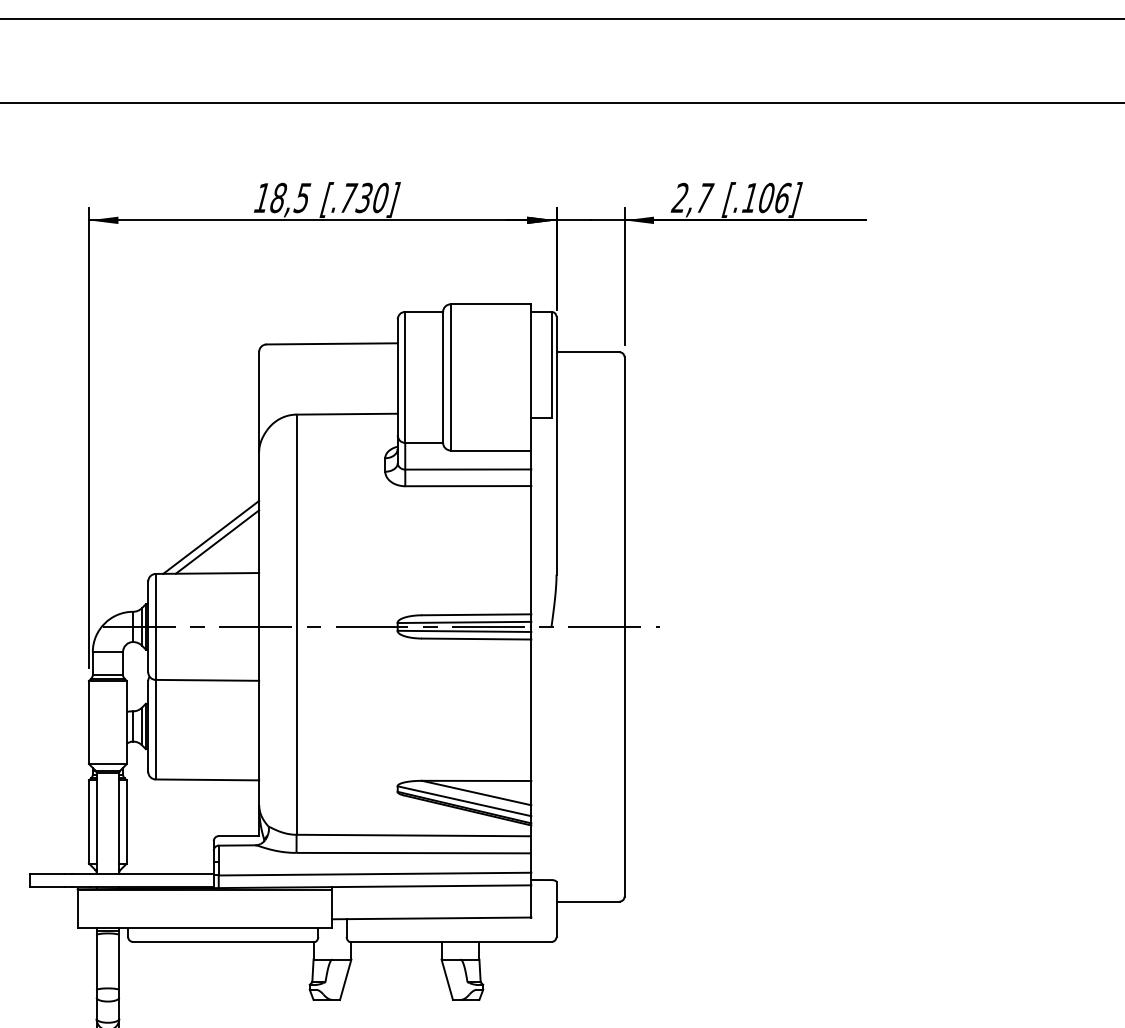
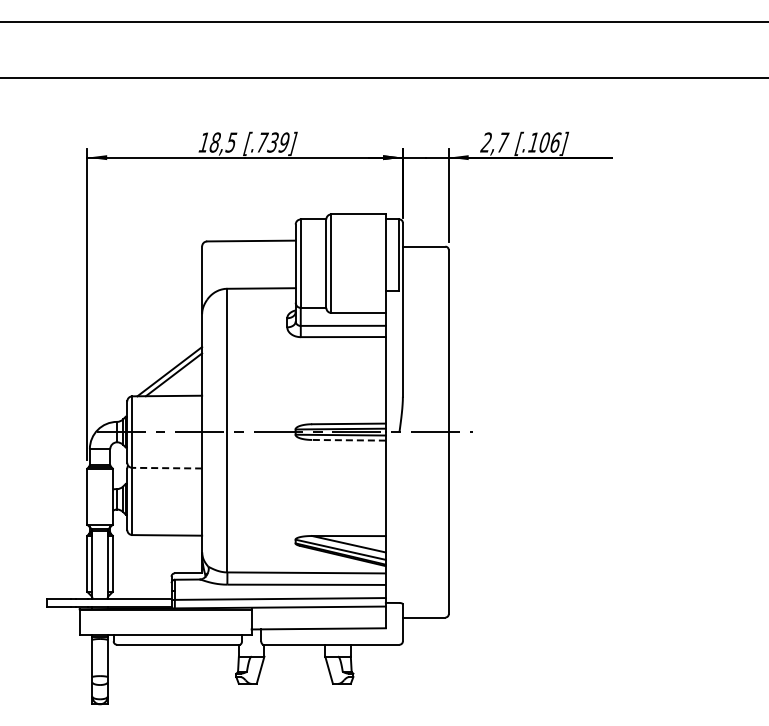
text: (379, 197) -> (283, 142), [.730] -> [.739]
line: (477, 639) -> (349, 440), solid -> dashed
line: (207, 680) -> (167, 468), solid -> dashed

